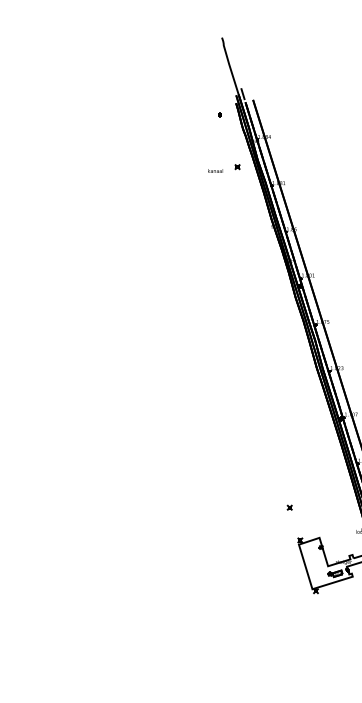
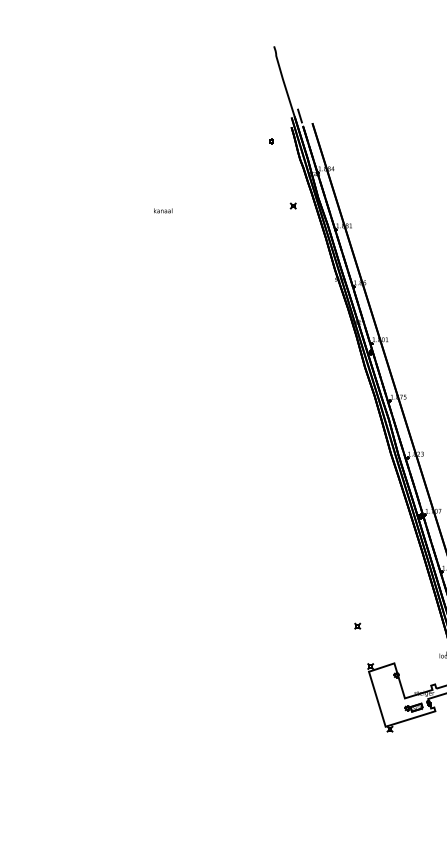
text: (215, 170) -> (163, 210), moved

